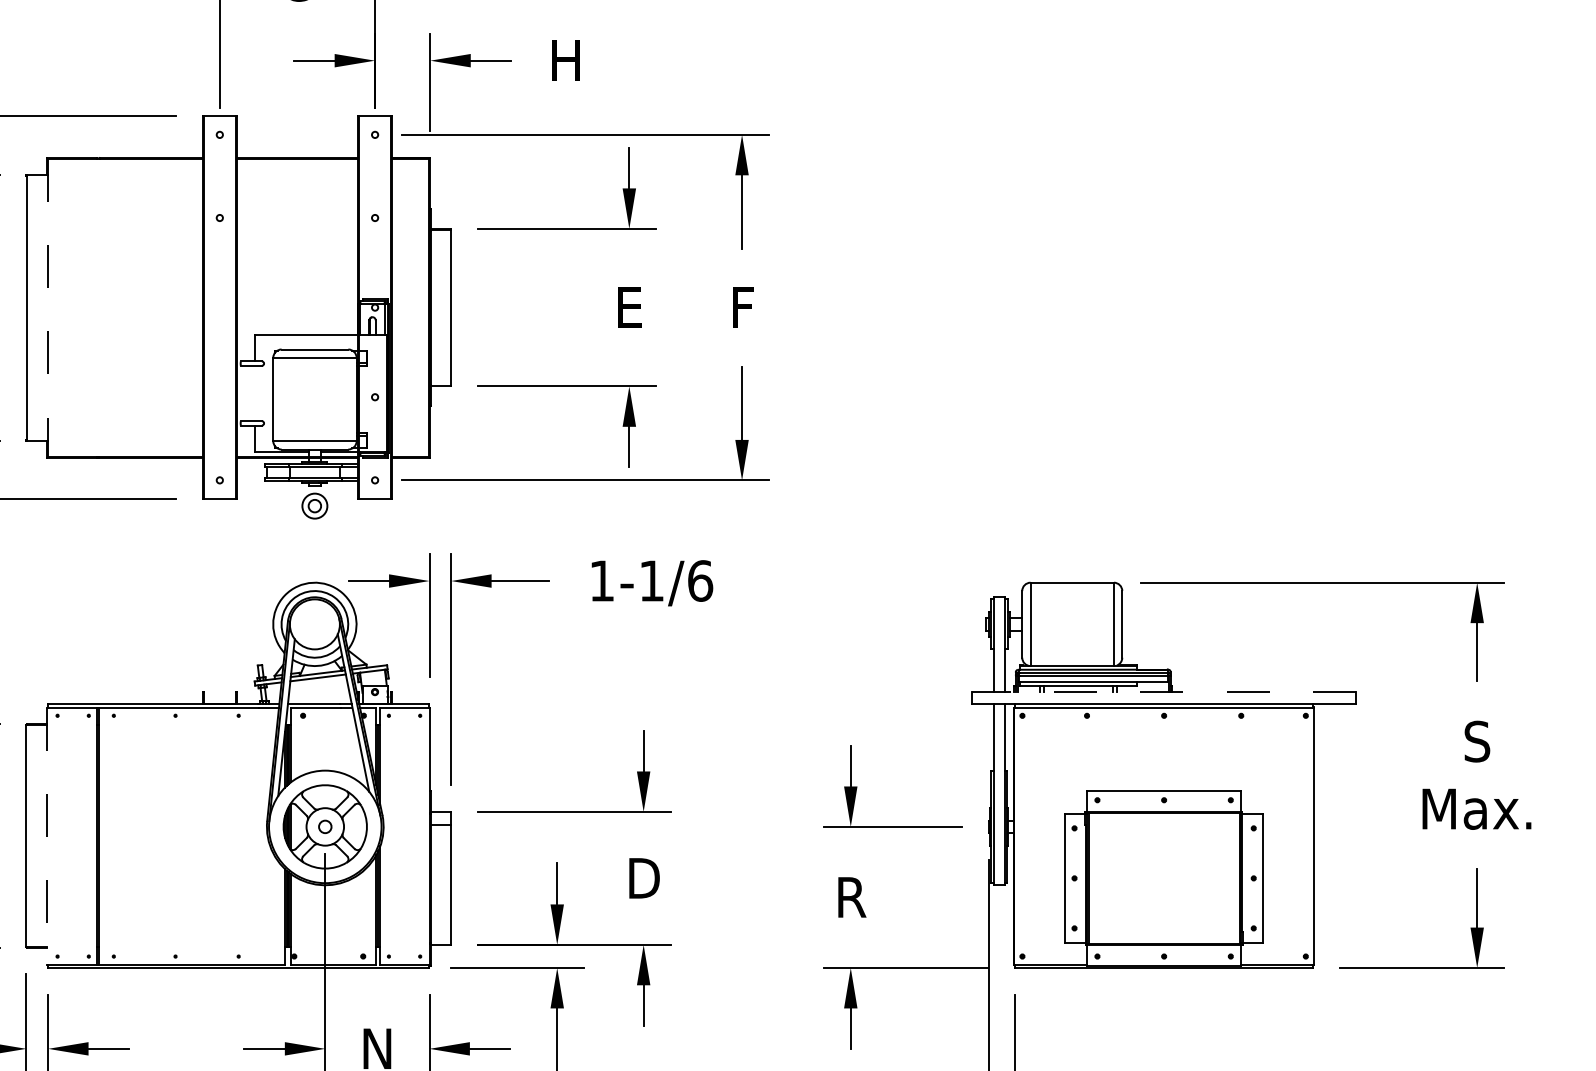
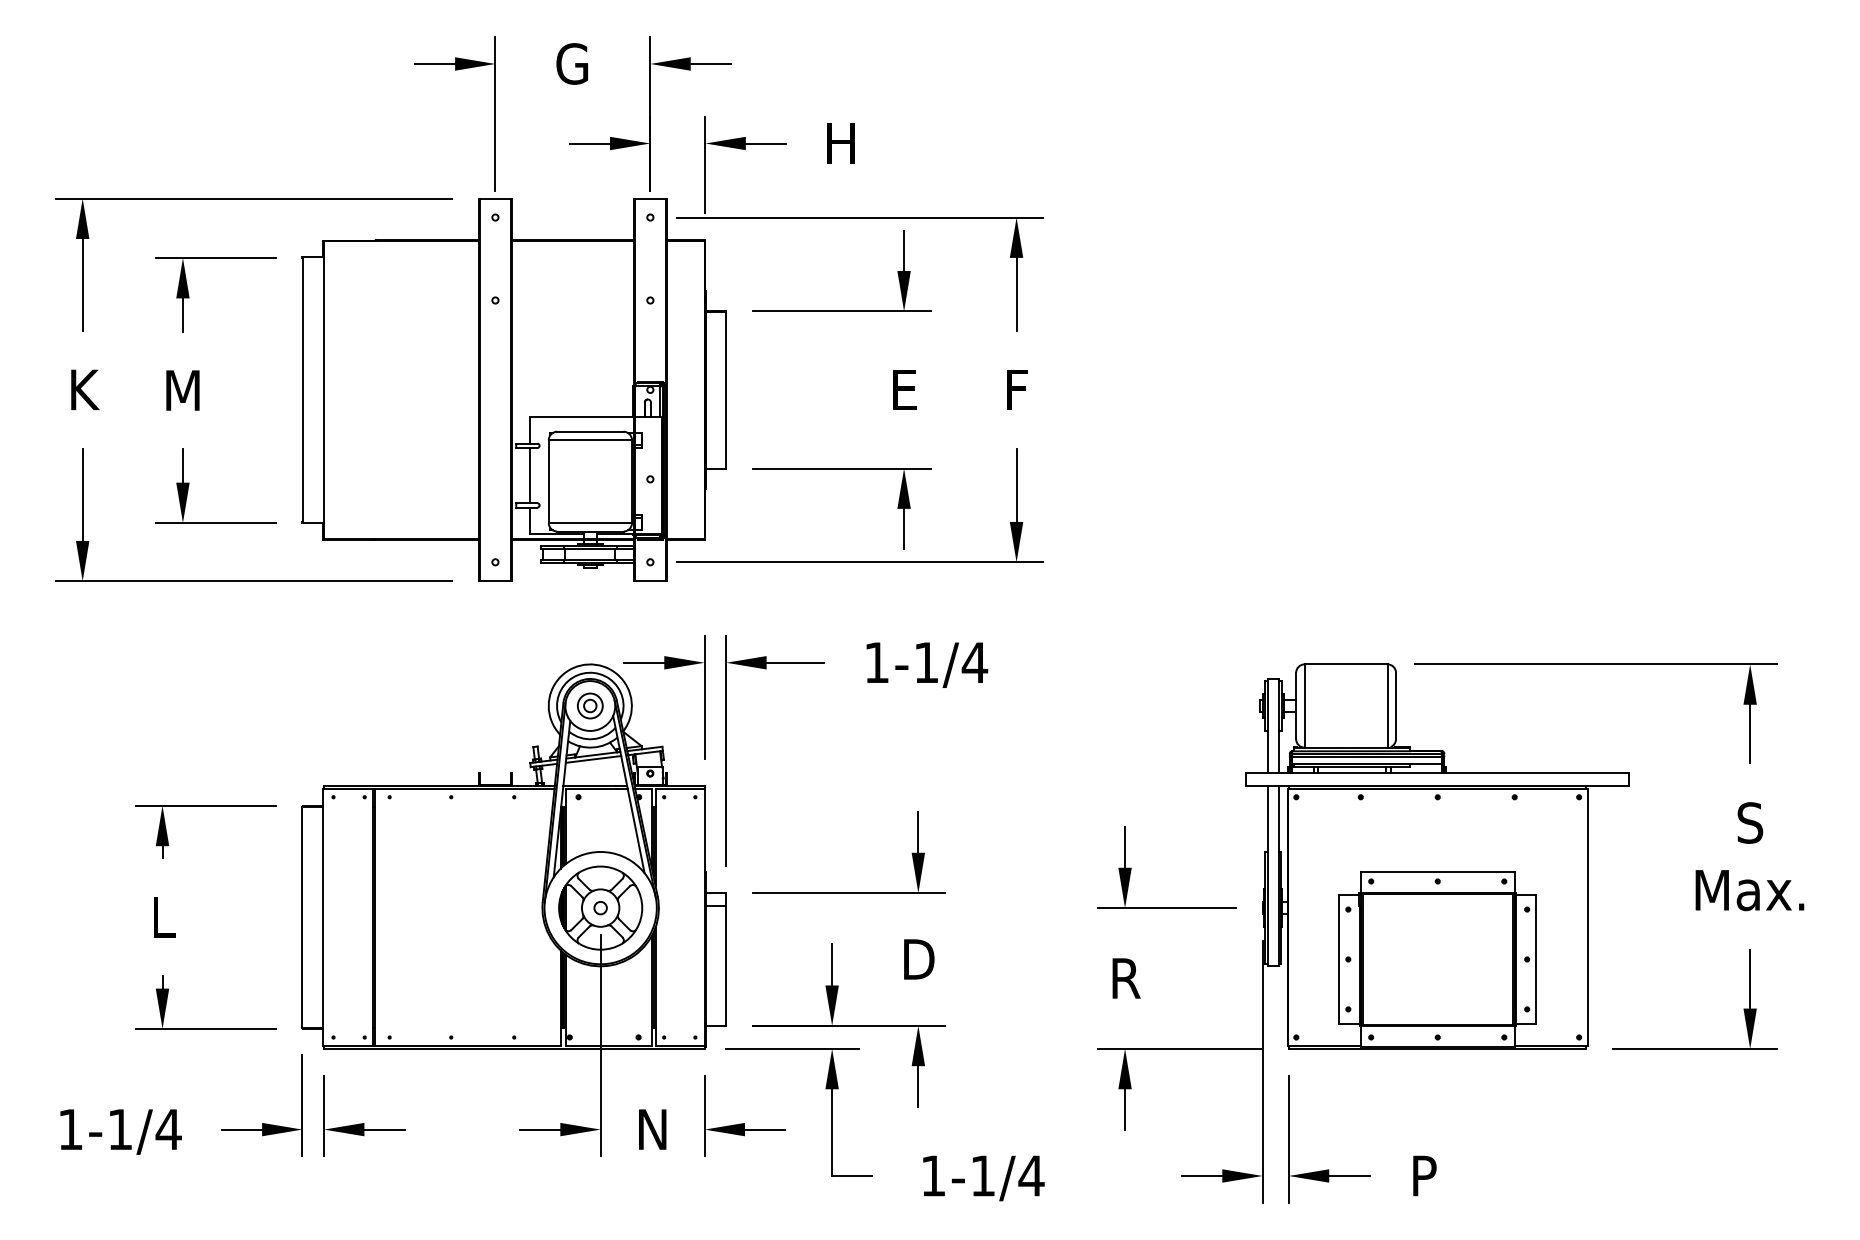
line: (48, 308) -> (324, 390), dashed -> solid
line: (254, 393) -> (530, 475), added
part: (315, 505) -> (590, 705), moved
text: (699, 580) -> (974, 662), 1-1/6 -> 1-1/4
line: (1163, 692) -> (1437, 773), dashed -> solid
line: (47, 836) -> (323, 917), dashed -> solid

